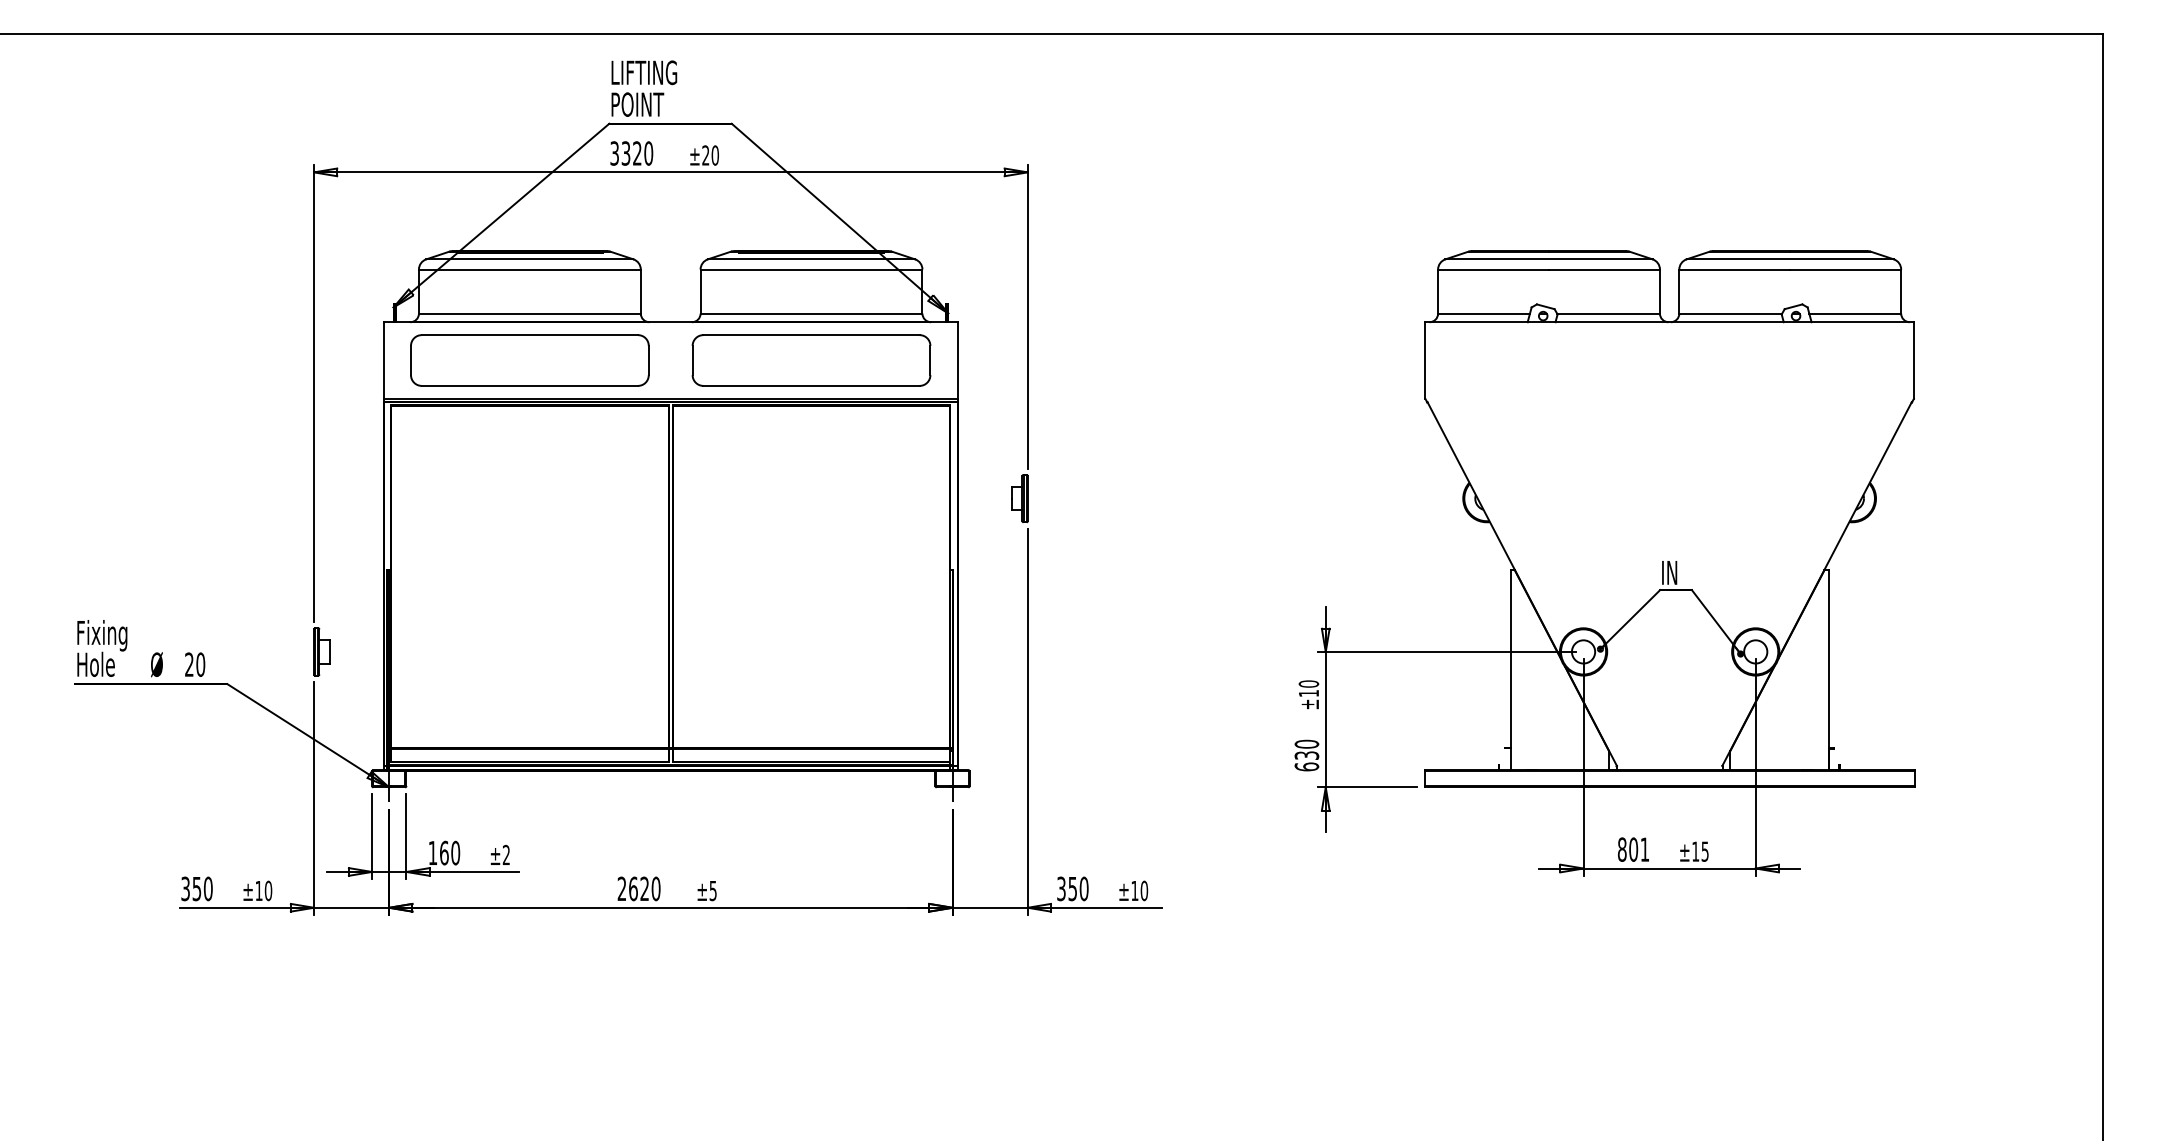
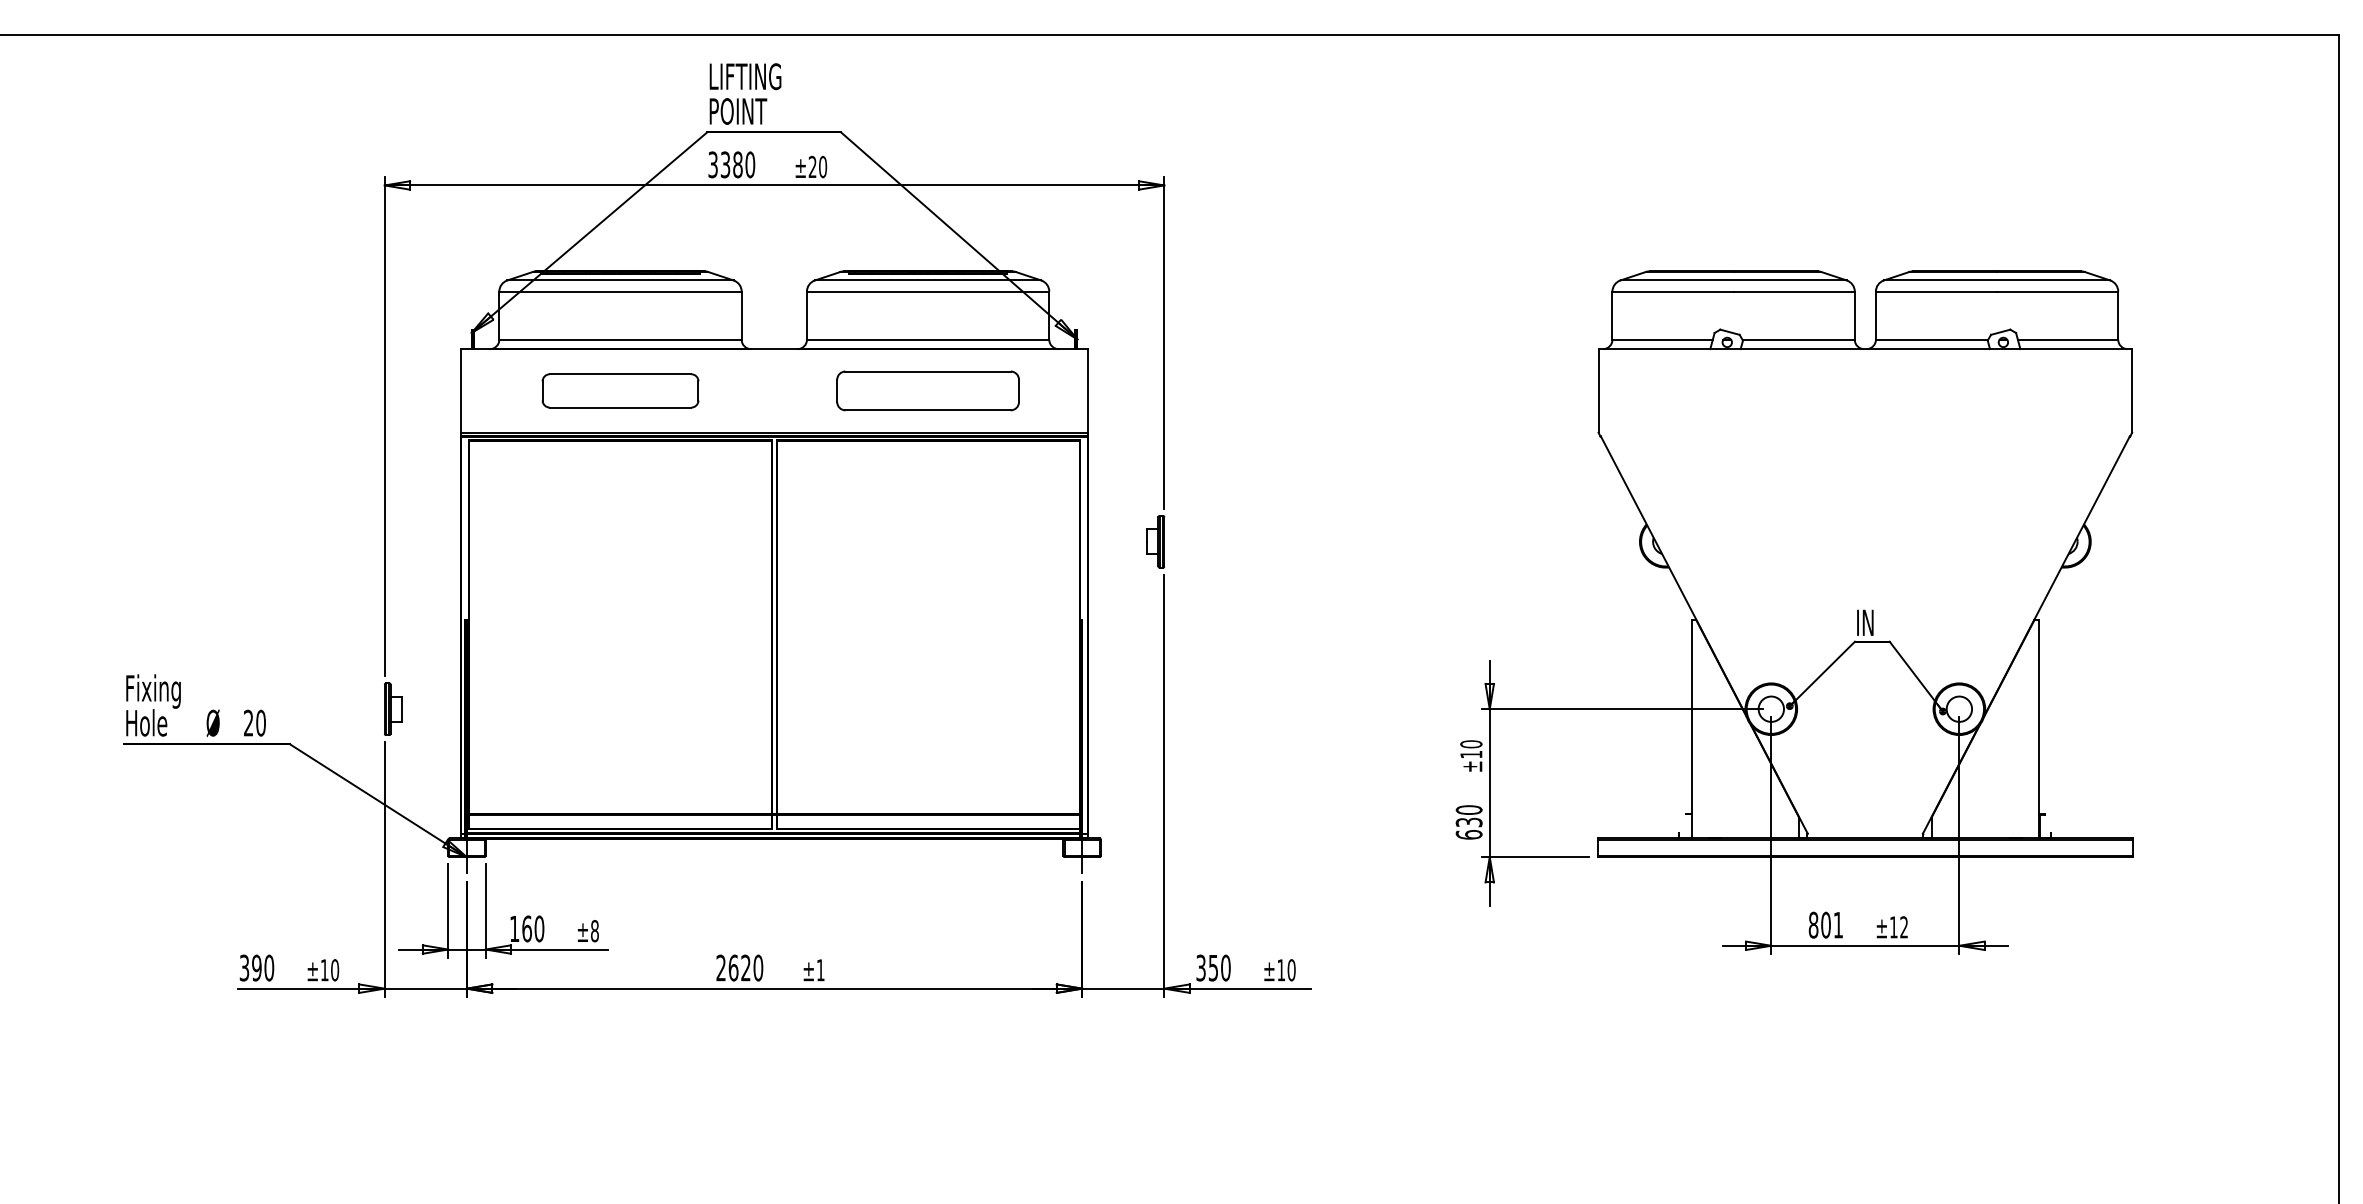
text: (637, 153) -> (738, 164), 3320 -> 3380
part: (529, 360) -> (620, 390), size x0.6
part: (811, 360) -> (928, 390), size x0.7
text: (1704, 851) -> (1903, 927), ±15 -> ±12
text: (506, 855) -> (594, 931), ±2 -> ±8
text: (196, 888) -> (256, 967), 350 -> 390
text: (712, 891) -> (819, 970), ±5 -> ±1

